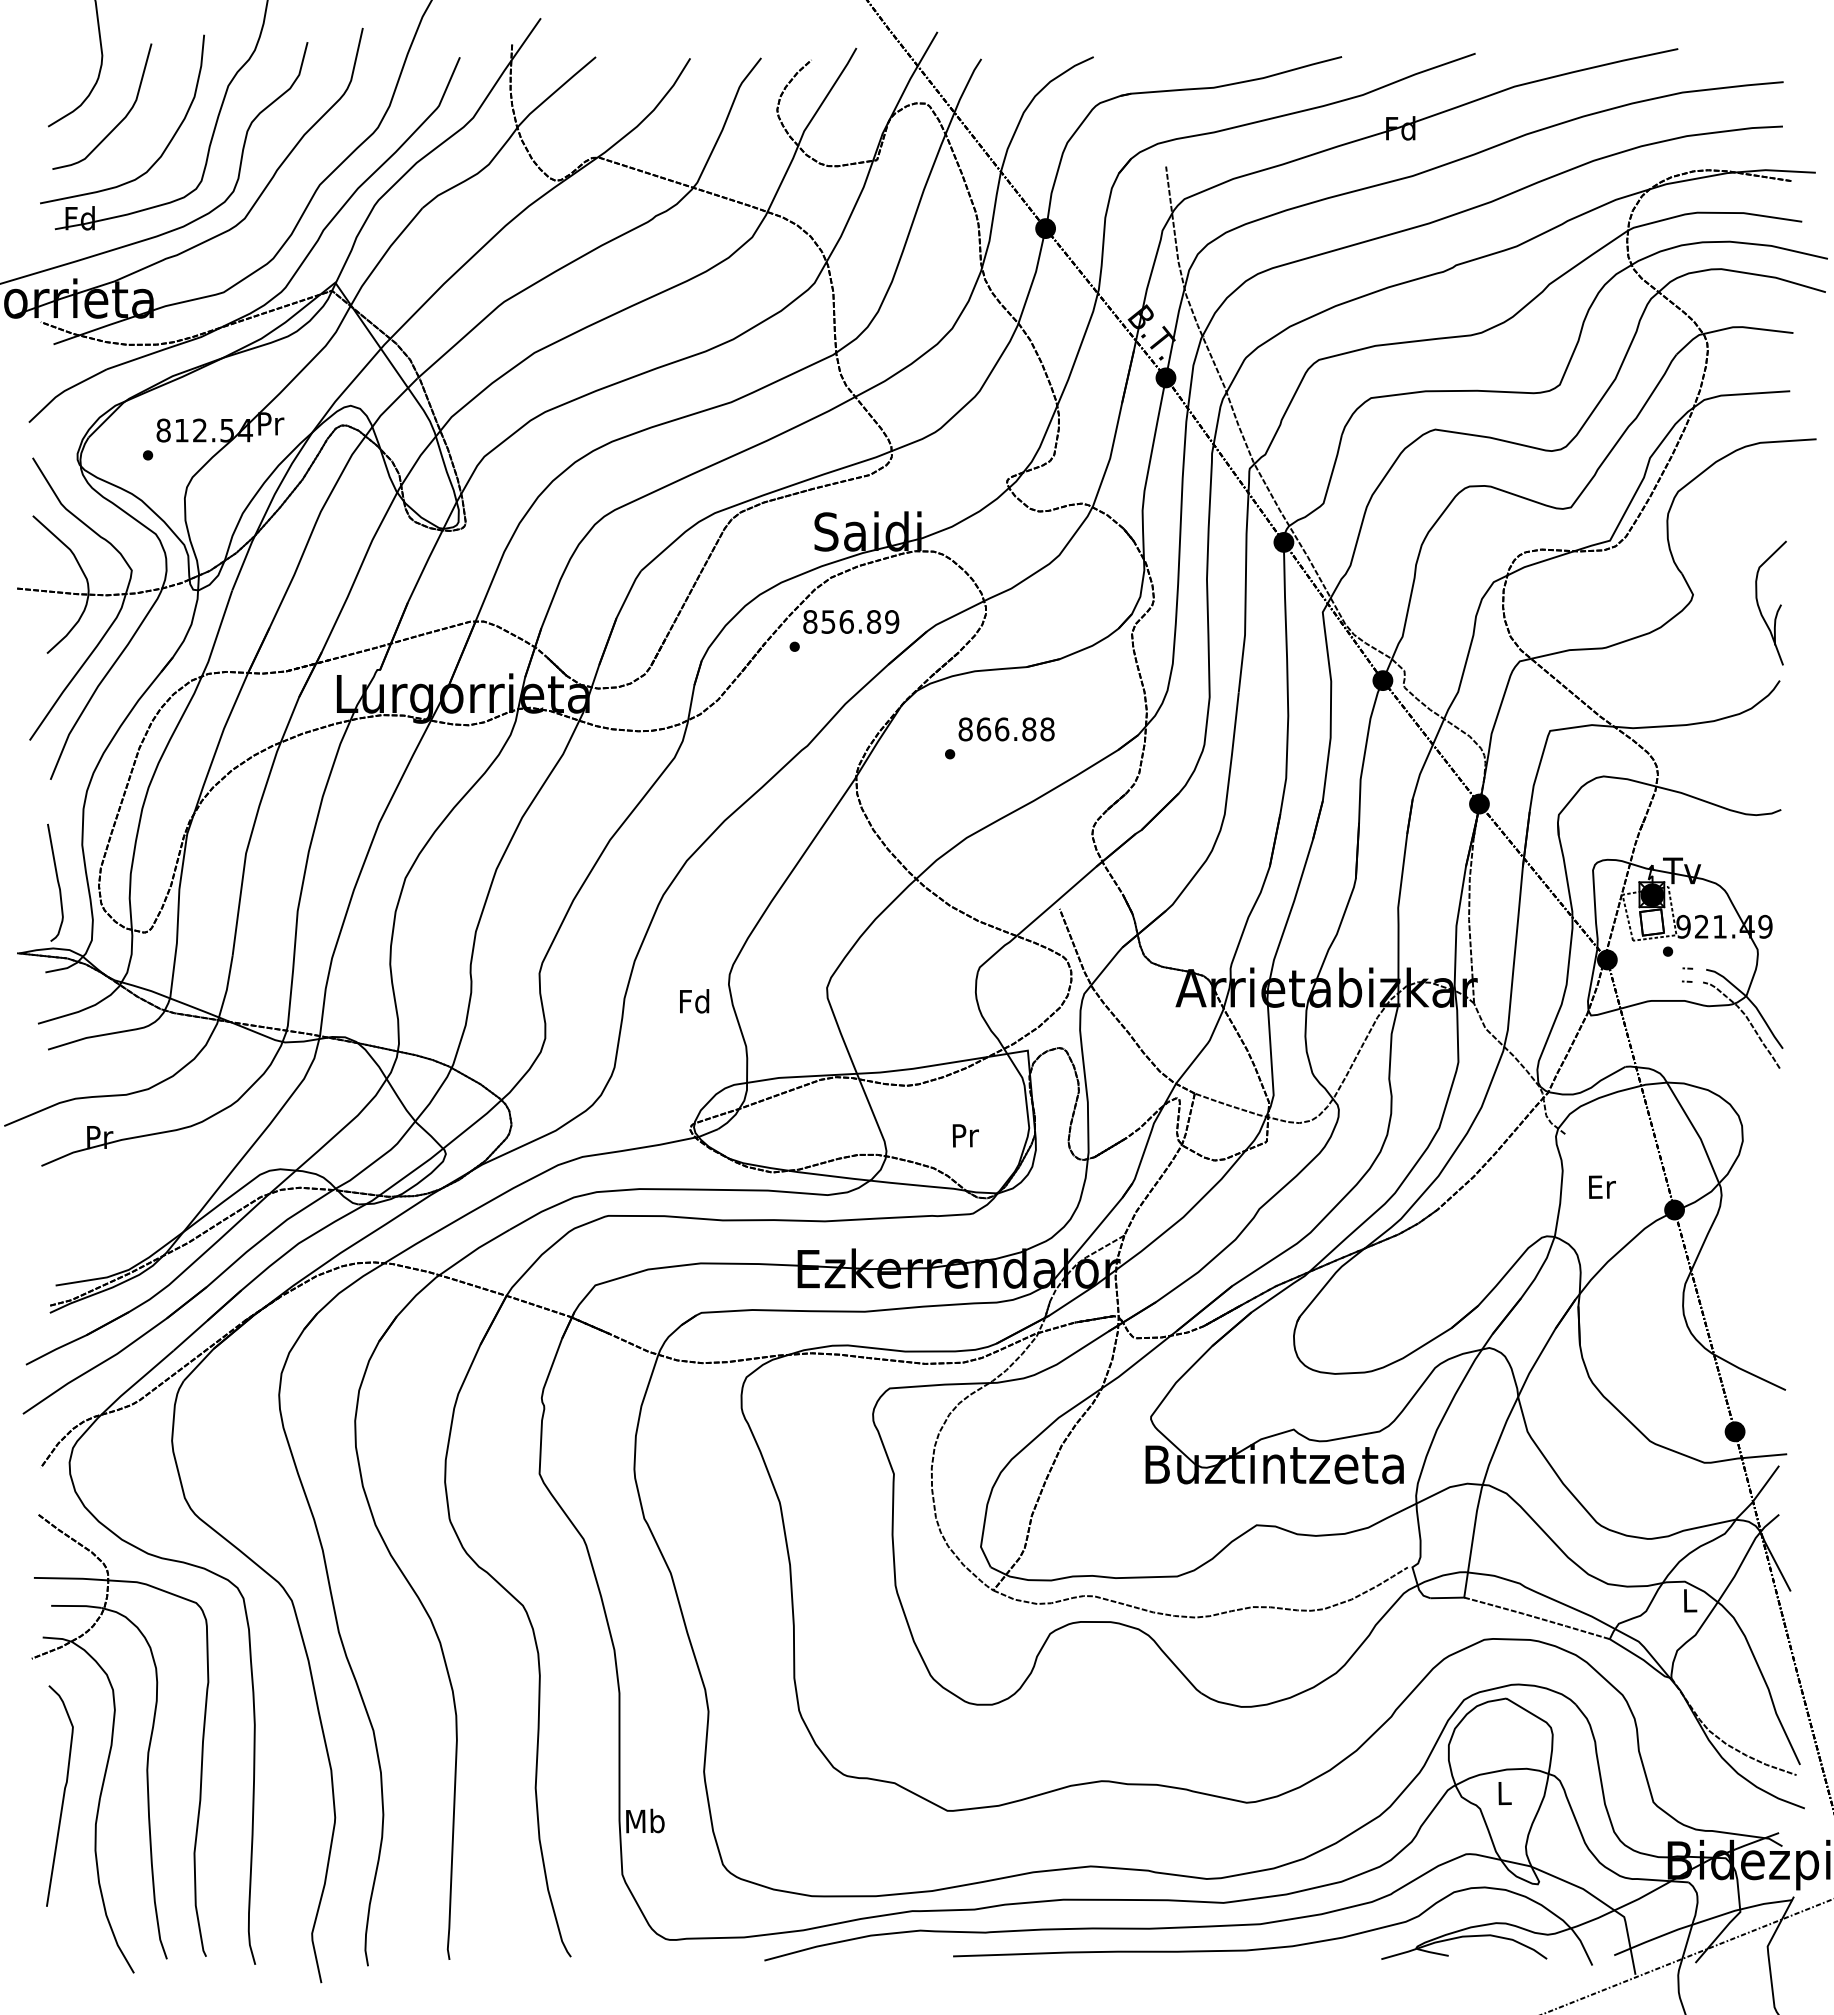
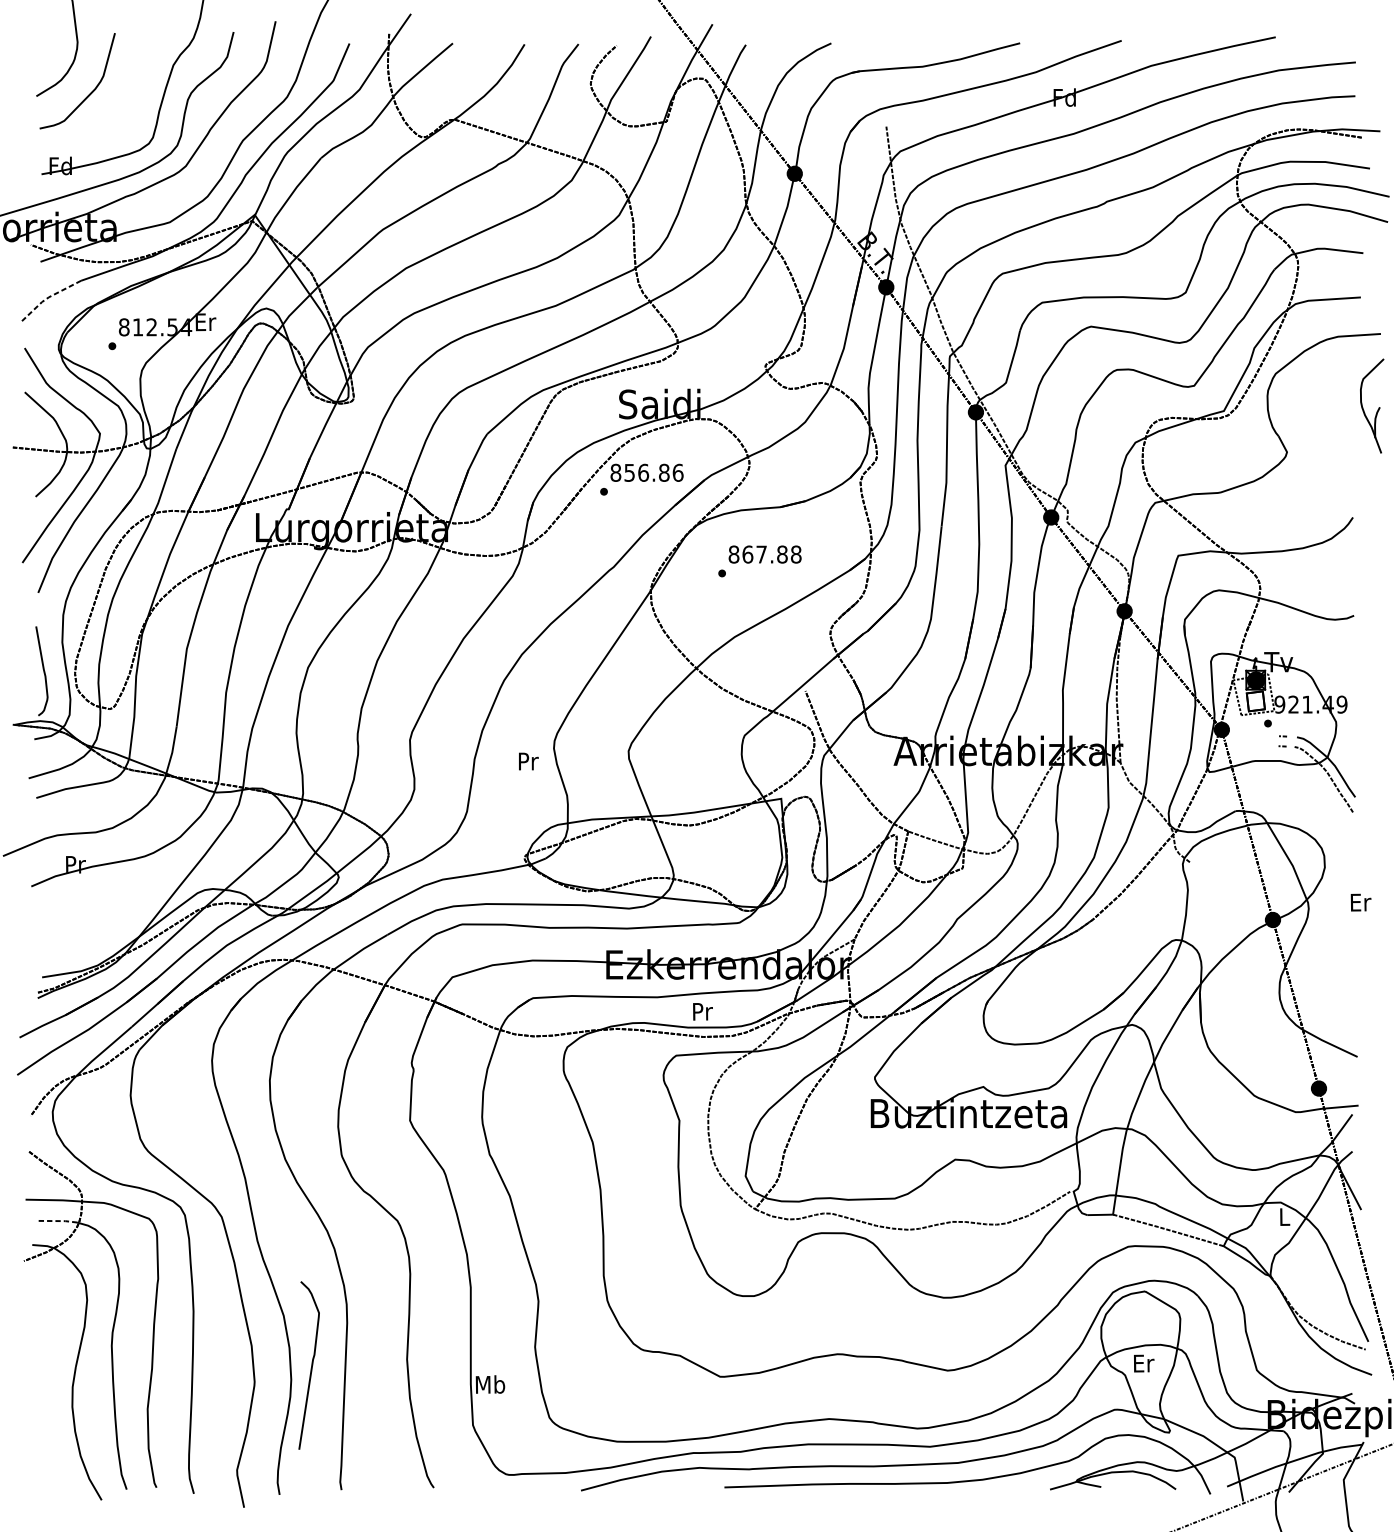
curve: (166, 145) -> (126, 110), removed
line: (63, 391) -> (48, 297), solid -> dashed
text: (270, 423) -> (205, 321), Pr -> Er
part: (1778, 607) -> (1377, 409), moved
text: (892, 621) -> (678, 472), 856.89 -> 856.86
text: (1002, 729) -> (762, 554), 866.88 -> 867.88
text: (694, 1001) -> (527, 761), Fd -> Pr
text: (965, 1135) -> (702, 1011), moved
text: (1602, 1186) -> (1361, 902), moved
line: (77, 1606) -> (58, 1221), solid -> dashed
text: (1504, 1793) -> (1143, 1363), L -> Er
curve: (62, 1796) -> (311, 1365), moved

